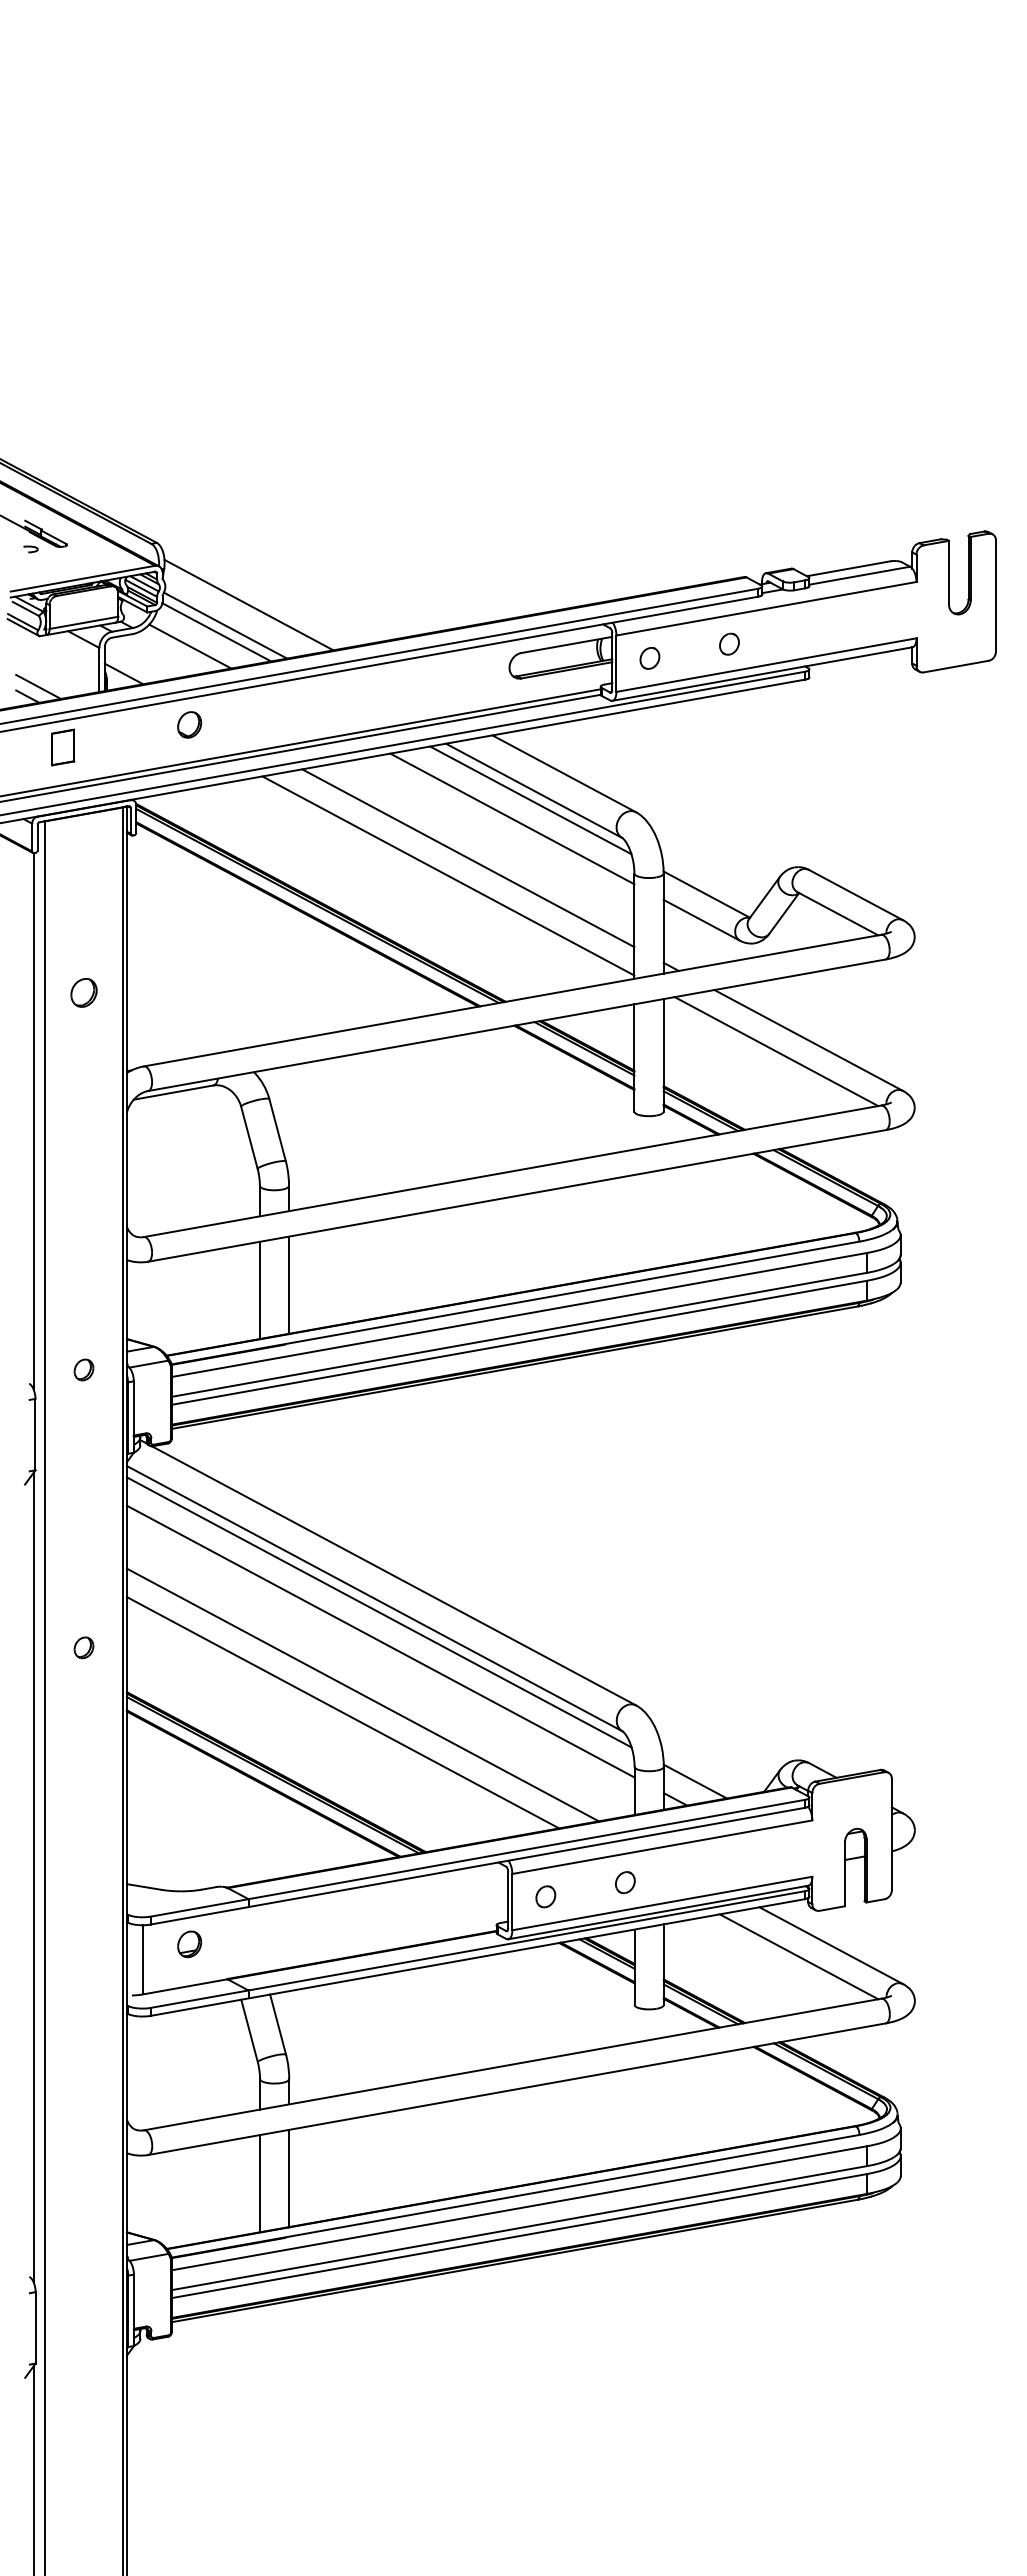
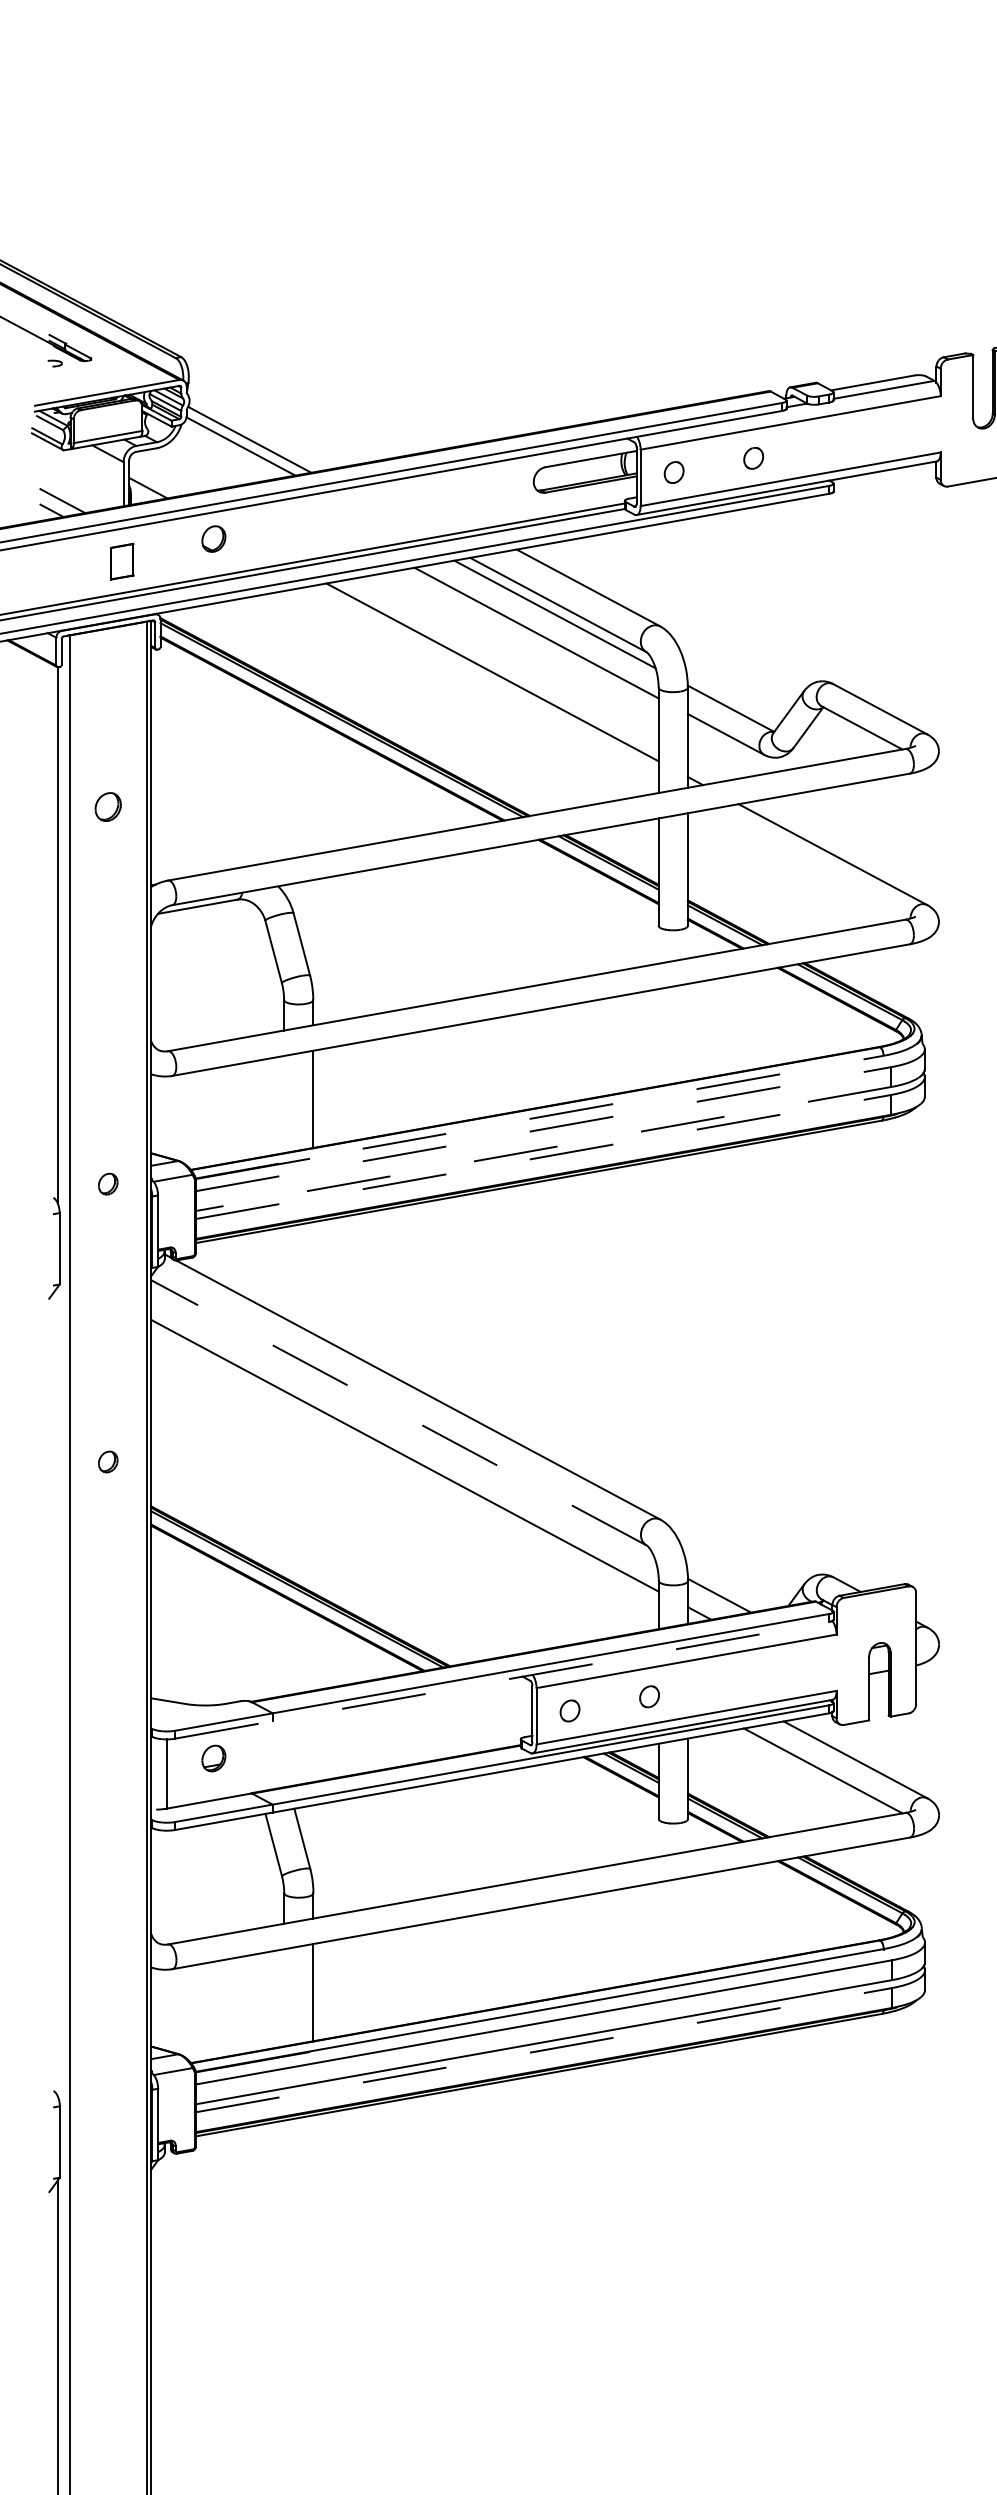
line: (248, 604) -> (272, 418), removed
line: (190, 646) -> (214, 460), removed
part: (63, 747) -> (122, 561), moved
line: (448, 875) -> (472, 689), removed
line: (776, 1051) -> (800, 865), removed
line: (259, 1290) -> (283, 1104), removed
line: (515, 1302) -> (539, 1116), solid -> dashed
line: (519, 1314) -> (543, 1128), solid -> dashed
line: (518, 1334) -> (542, 1148), solid -> dashed
line: (519, 1342) -> (543, 1156), solid -> dashed
line: (374, 1598) -> (398, 1412), solid -> dashed
line: (378, 1612) -> (402, 1426), removed
line: (362, 1694) -> (386, 1508), removed
line: (342, 1712) -> (366, 1526), removed
line: (478, 1866) -> (502, 1680), solid -> dashed
line: (33, 1877) -> (57, 1691), removed
line: (260, 2183) -> (284, 1997), removed
line: (520, 2235) -> (544, 2049), solid -> dashed

